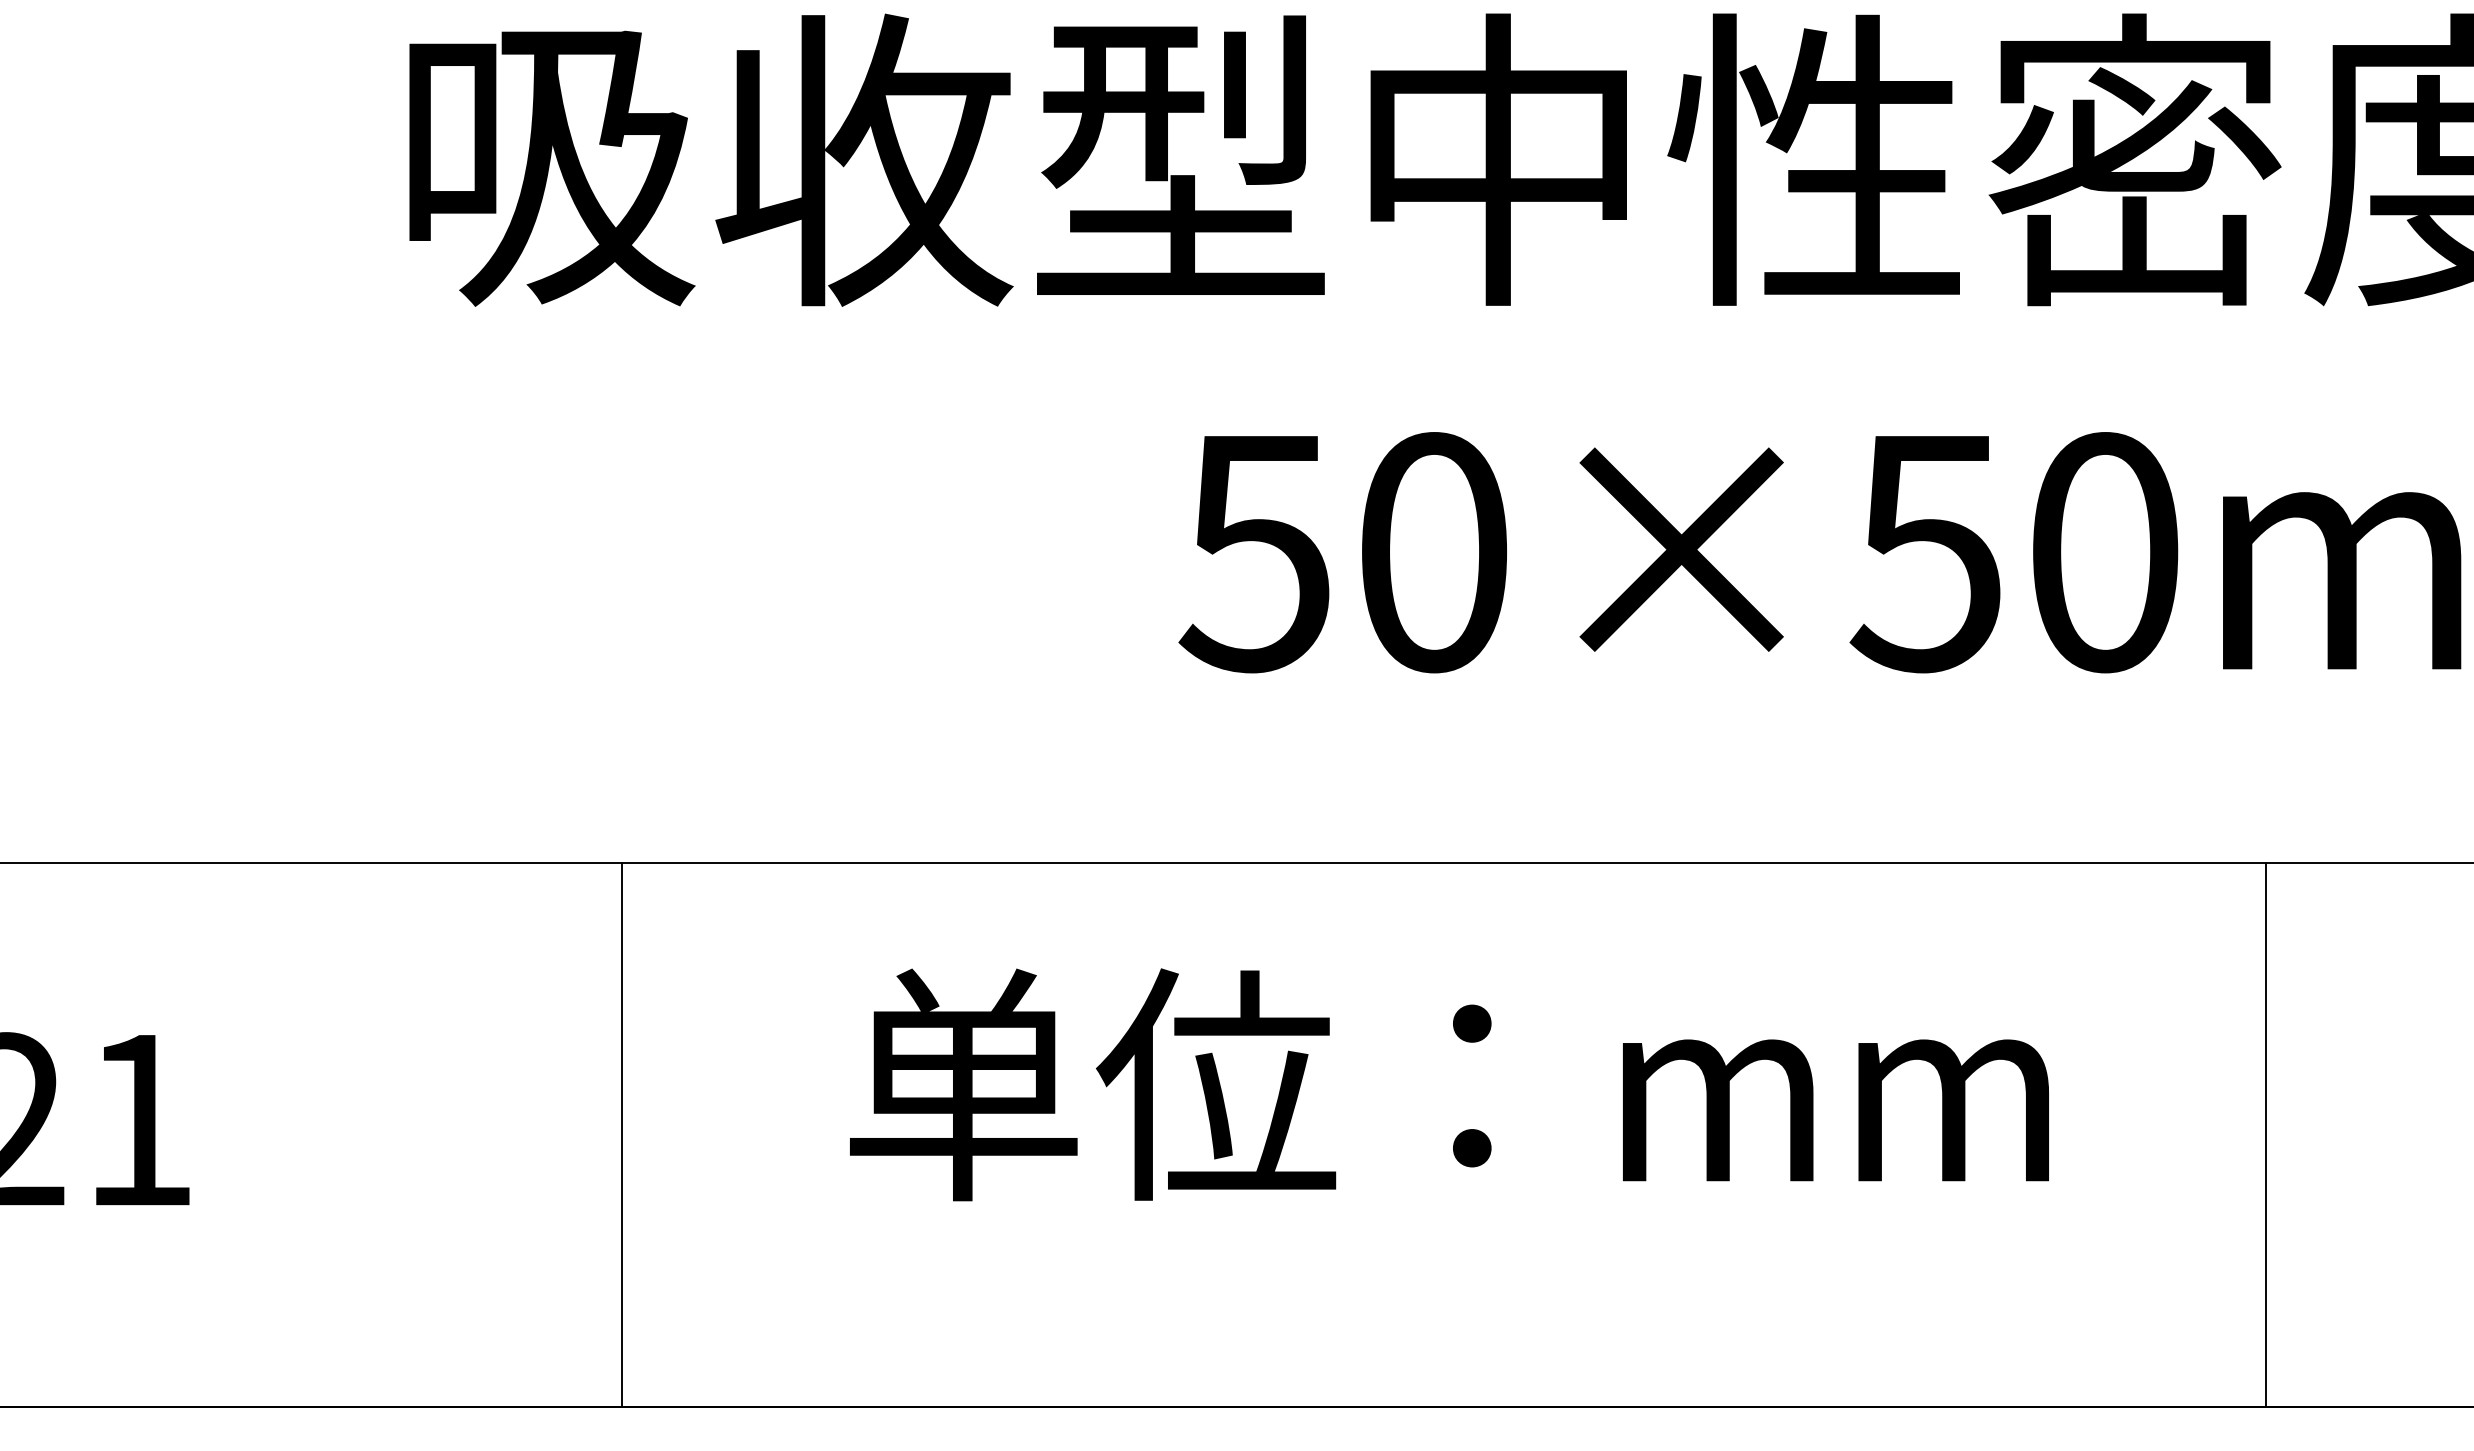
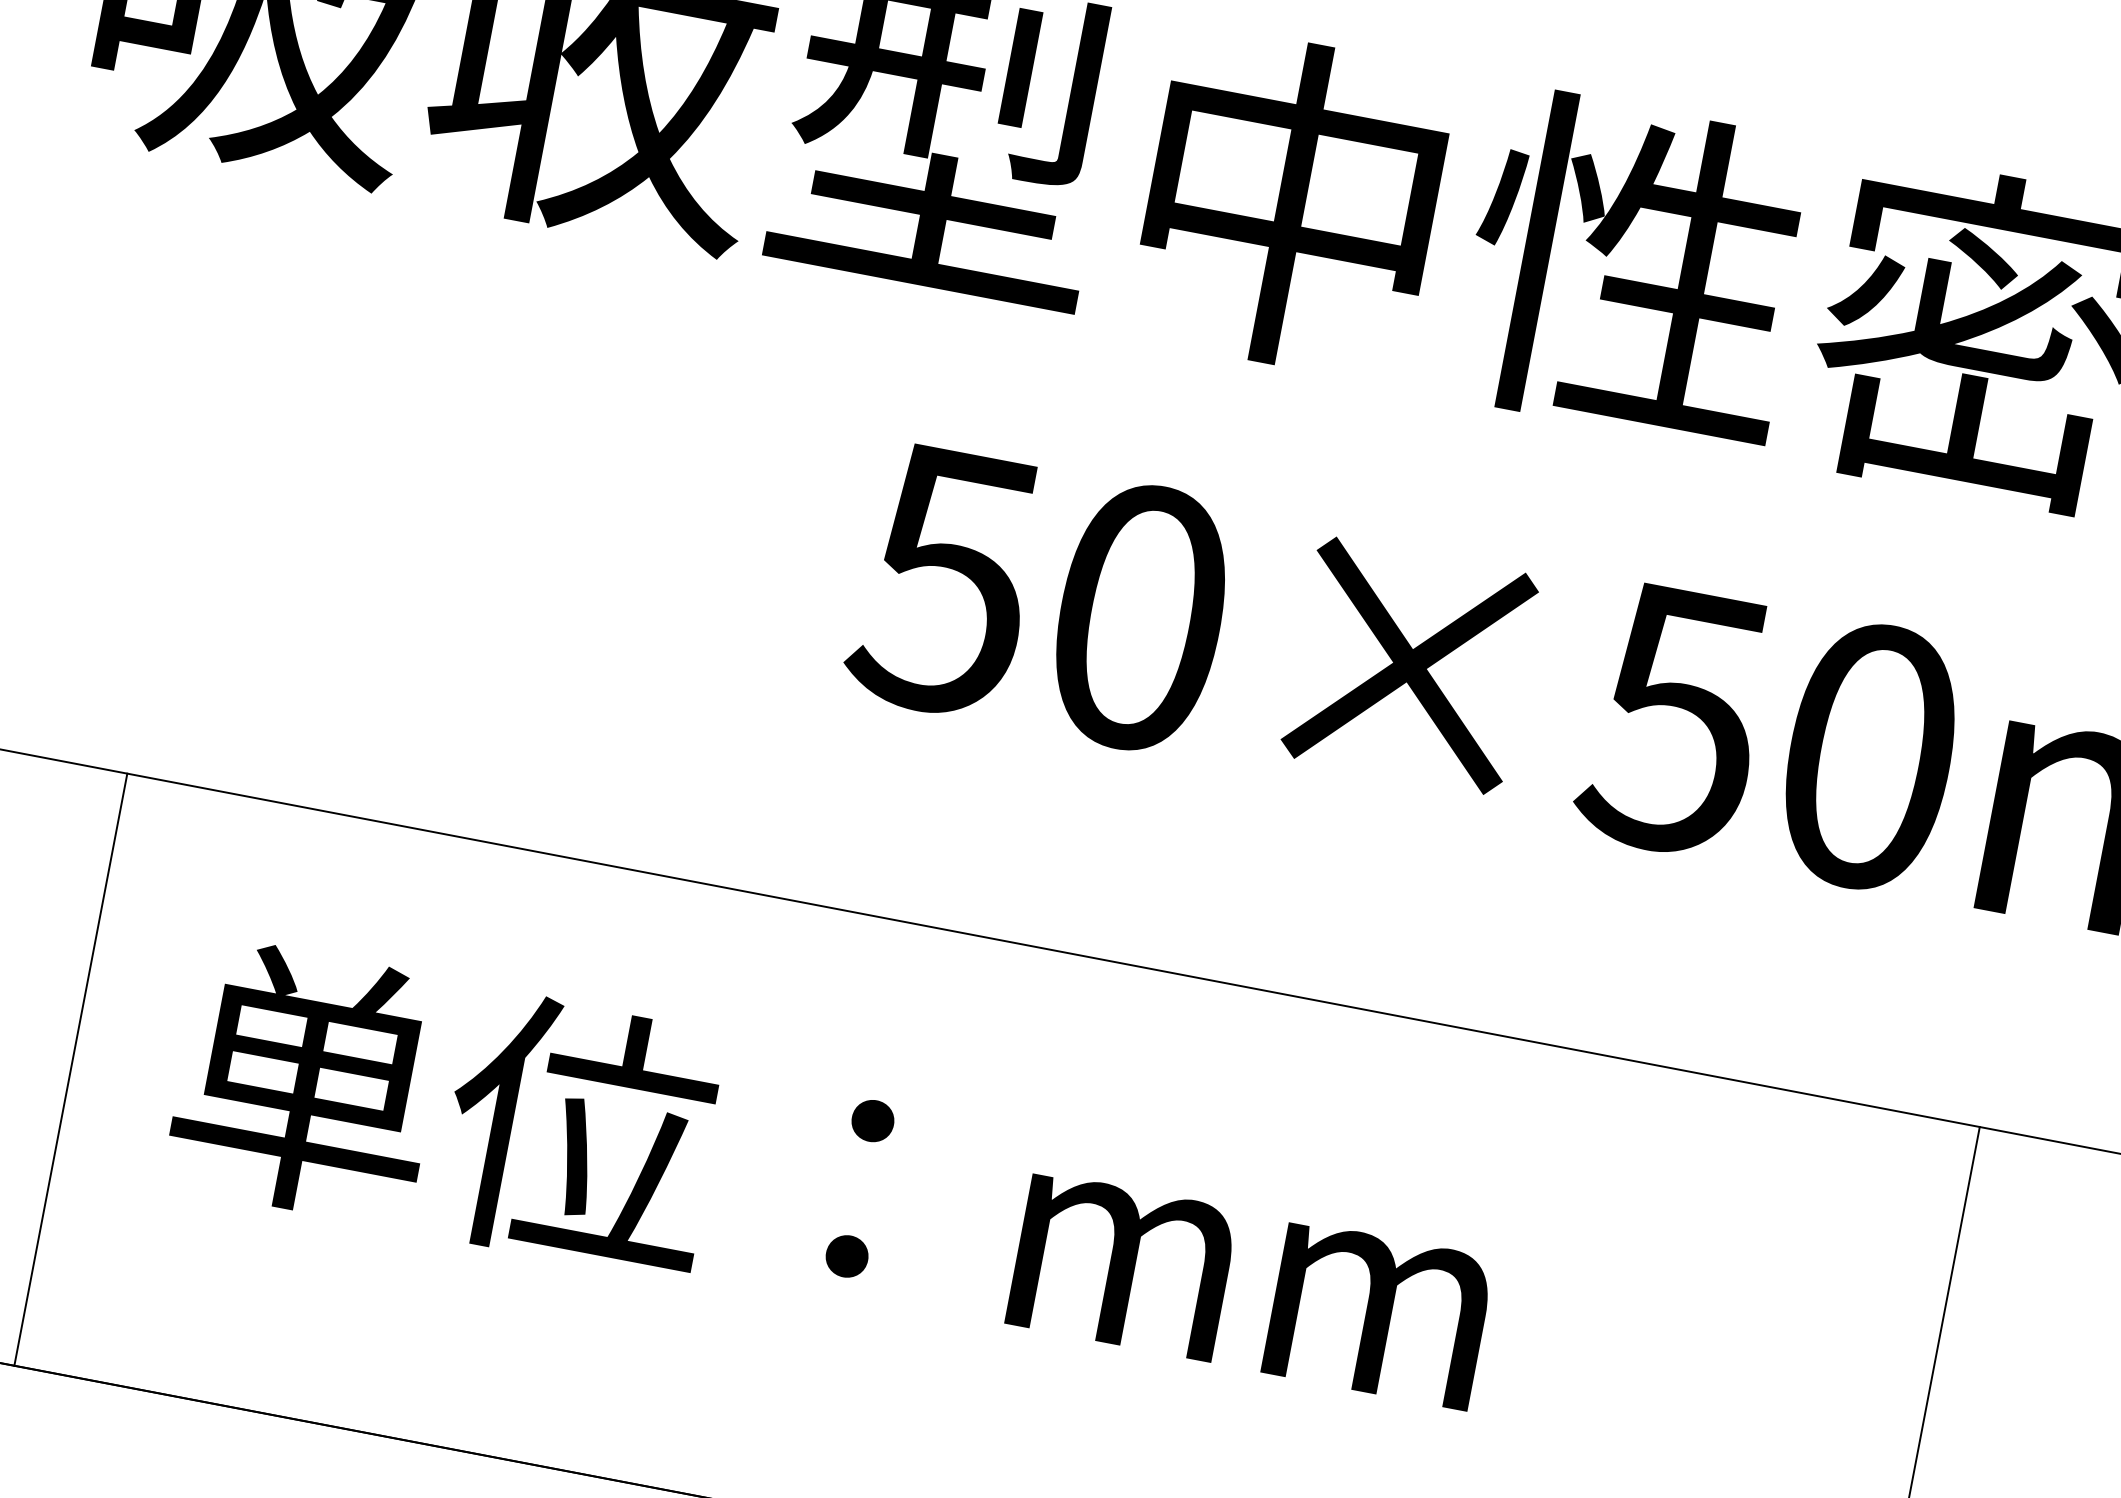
text: (1449, 1084) -> (835, 1182), moved
line: (621, 1134) -> (70, 1069), moved

